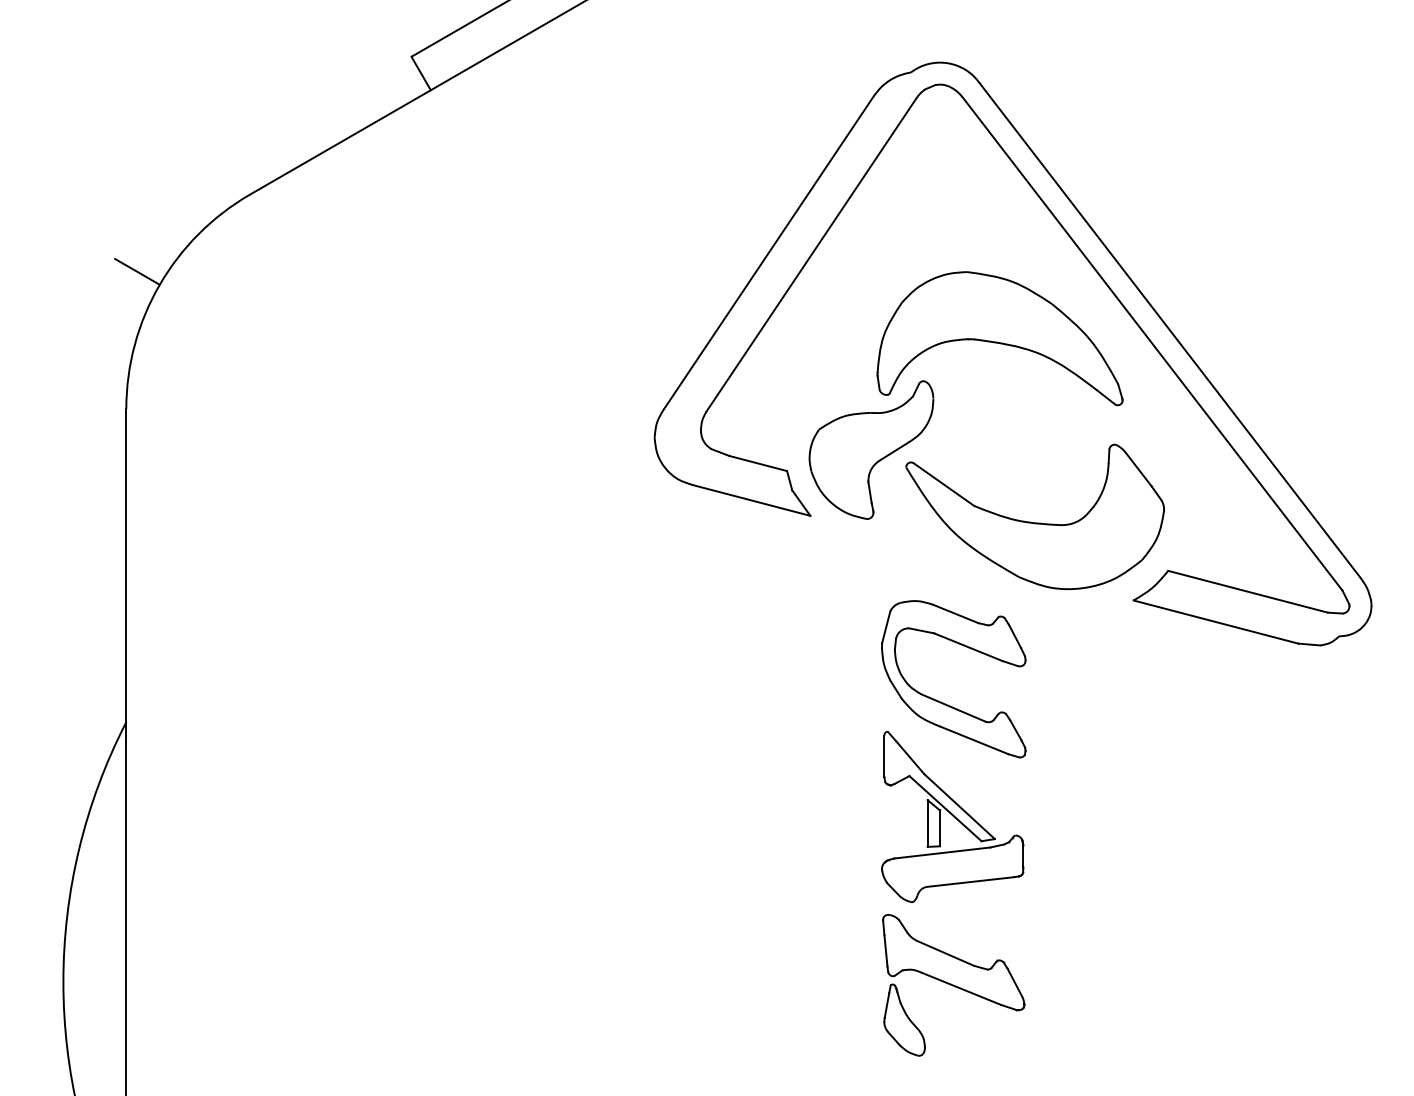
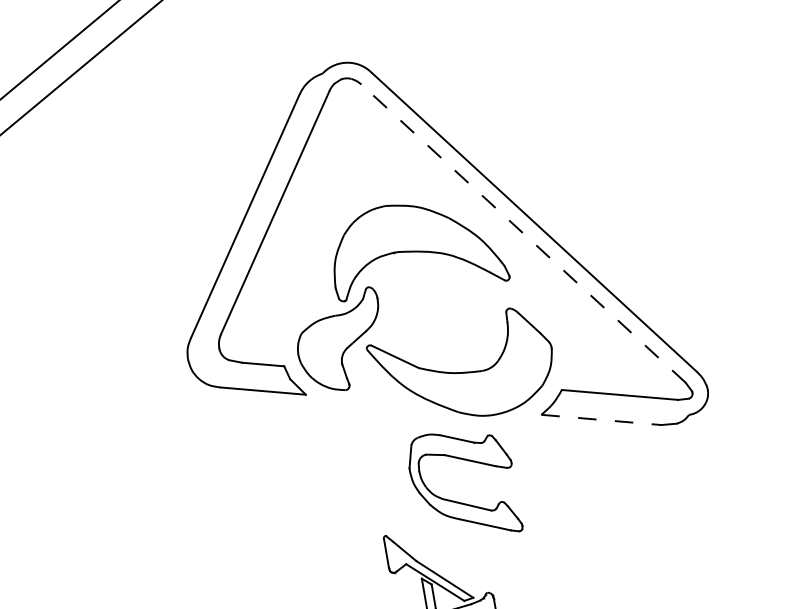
line: (1152, 343) -> (523, 233), solid -> dashed
line: (1216, 622) -> (601, 420), solid -> dashed
part: (941, 701) -> (457, 501), moved

